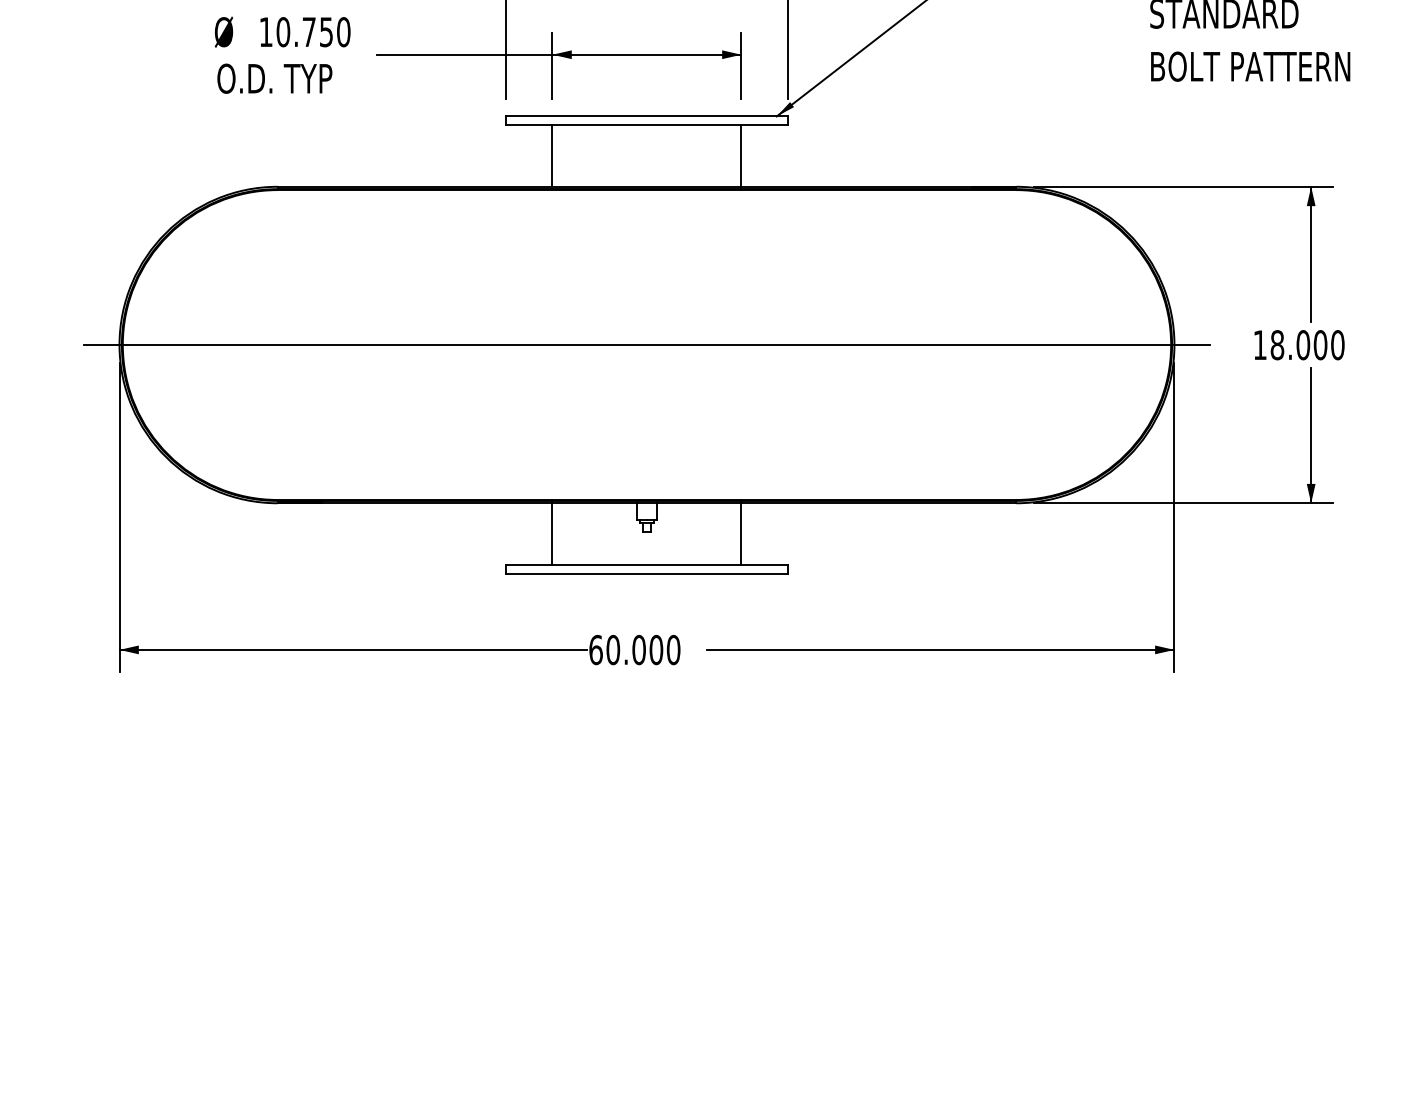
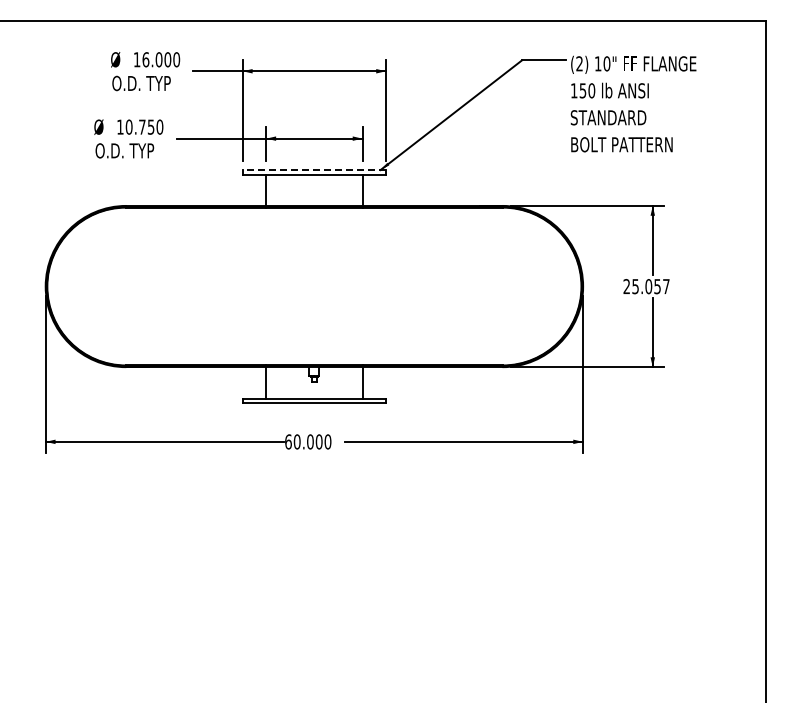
line: (647, 117) -> (314, 170), solid -> dashed
line: (647, 344) -> (314, 286), removed
text: (1298, 344) -> (646, 286), 18.000 -> 25.057

